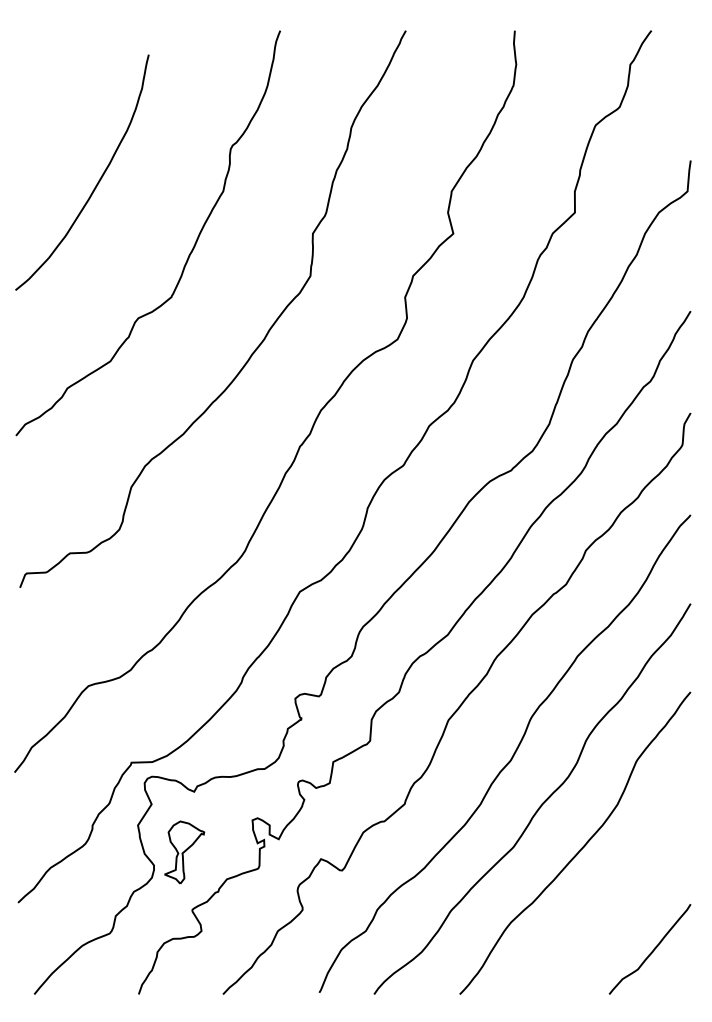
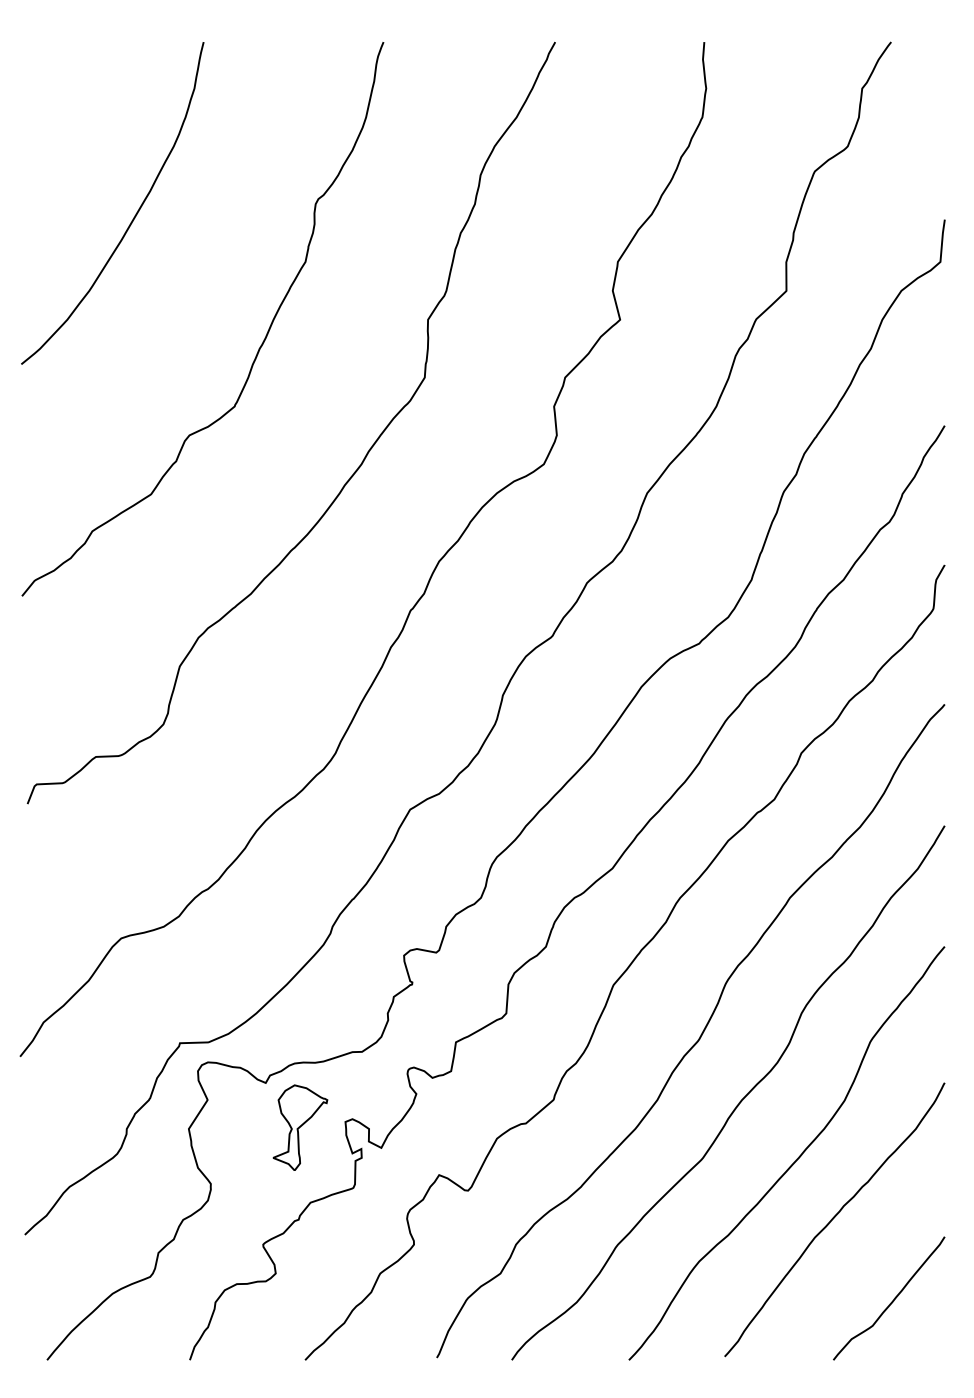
curve: (98, 180) -> (134, 214), moved
part: (184, 852) -> (300, 1127), moved
curve: (610, 890) -> (835, 1218), added

